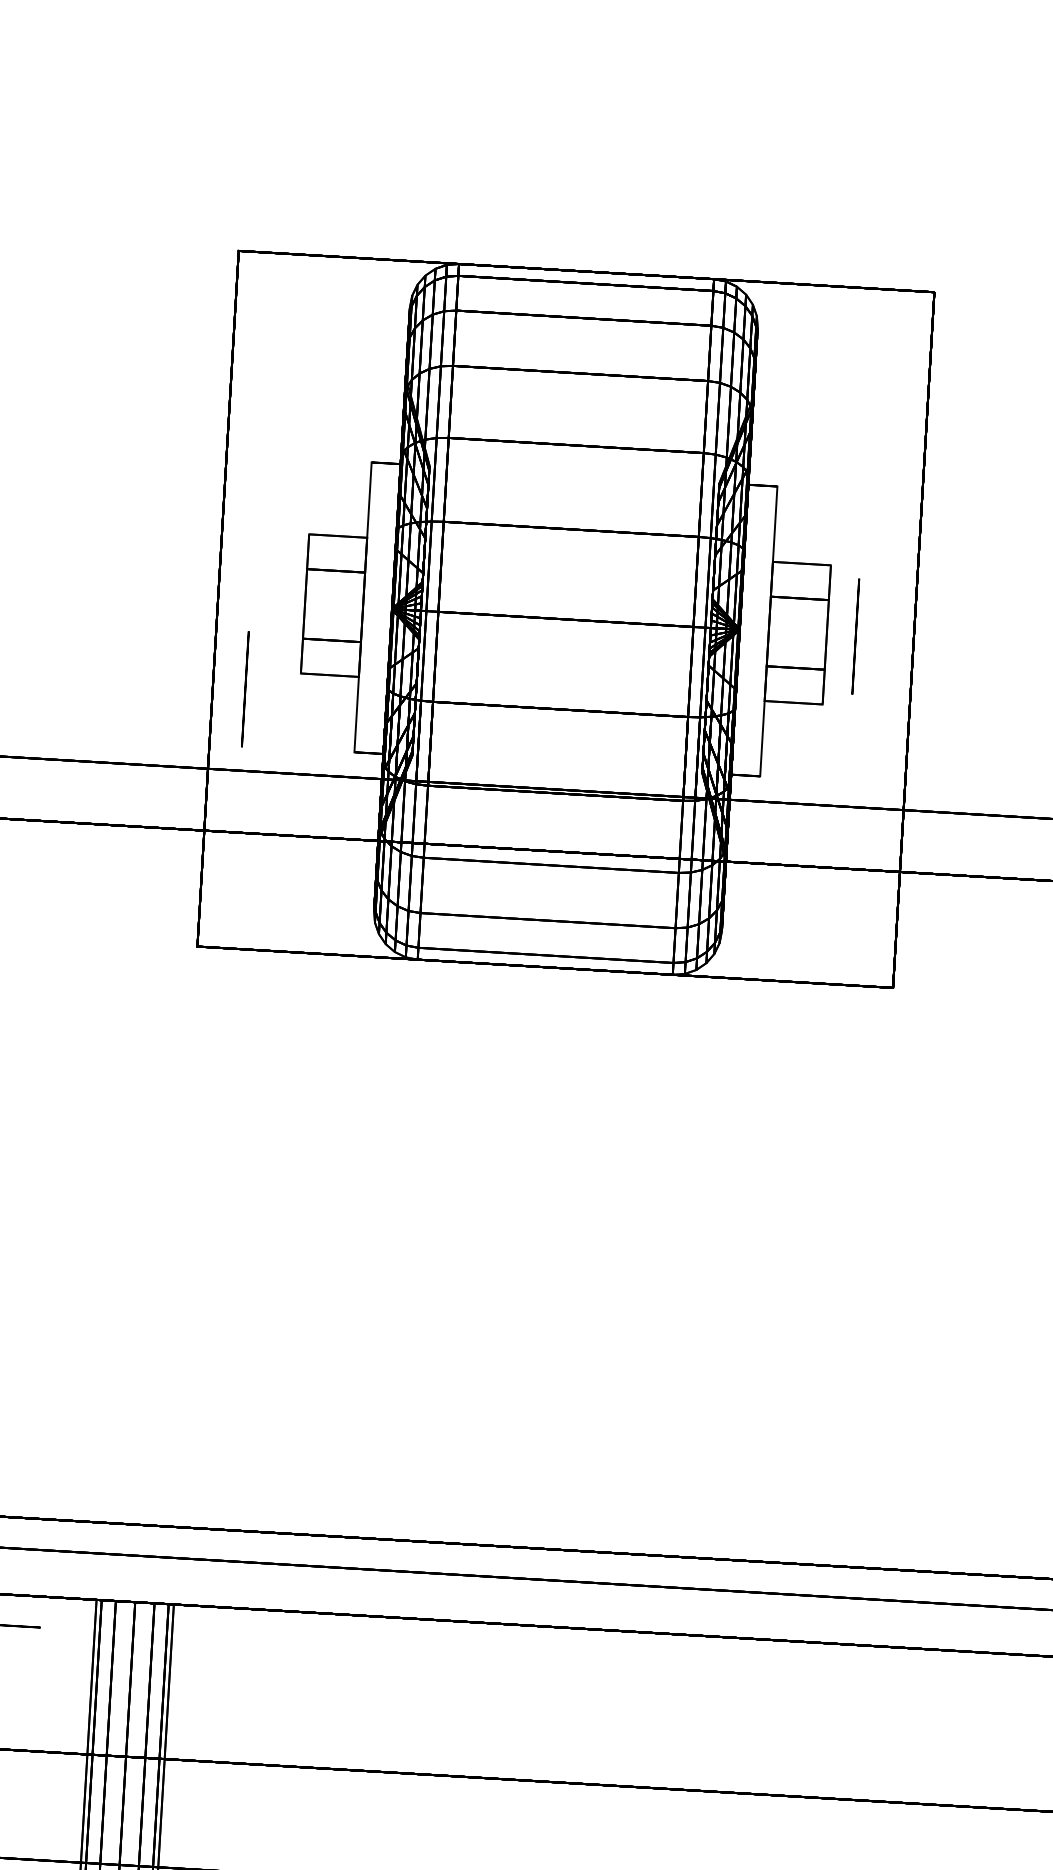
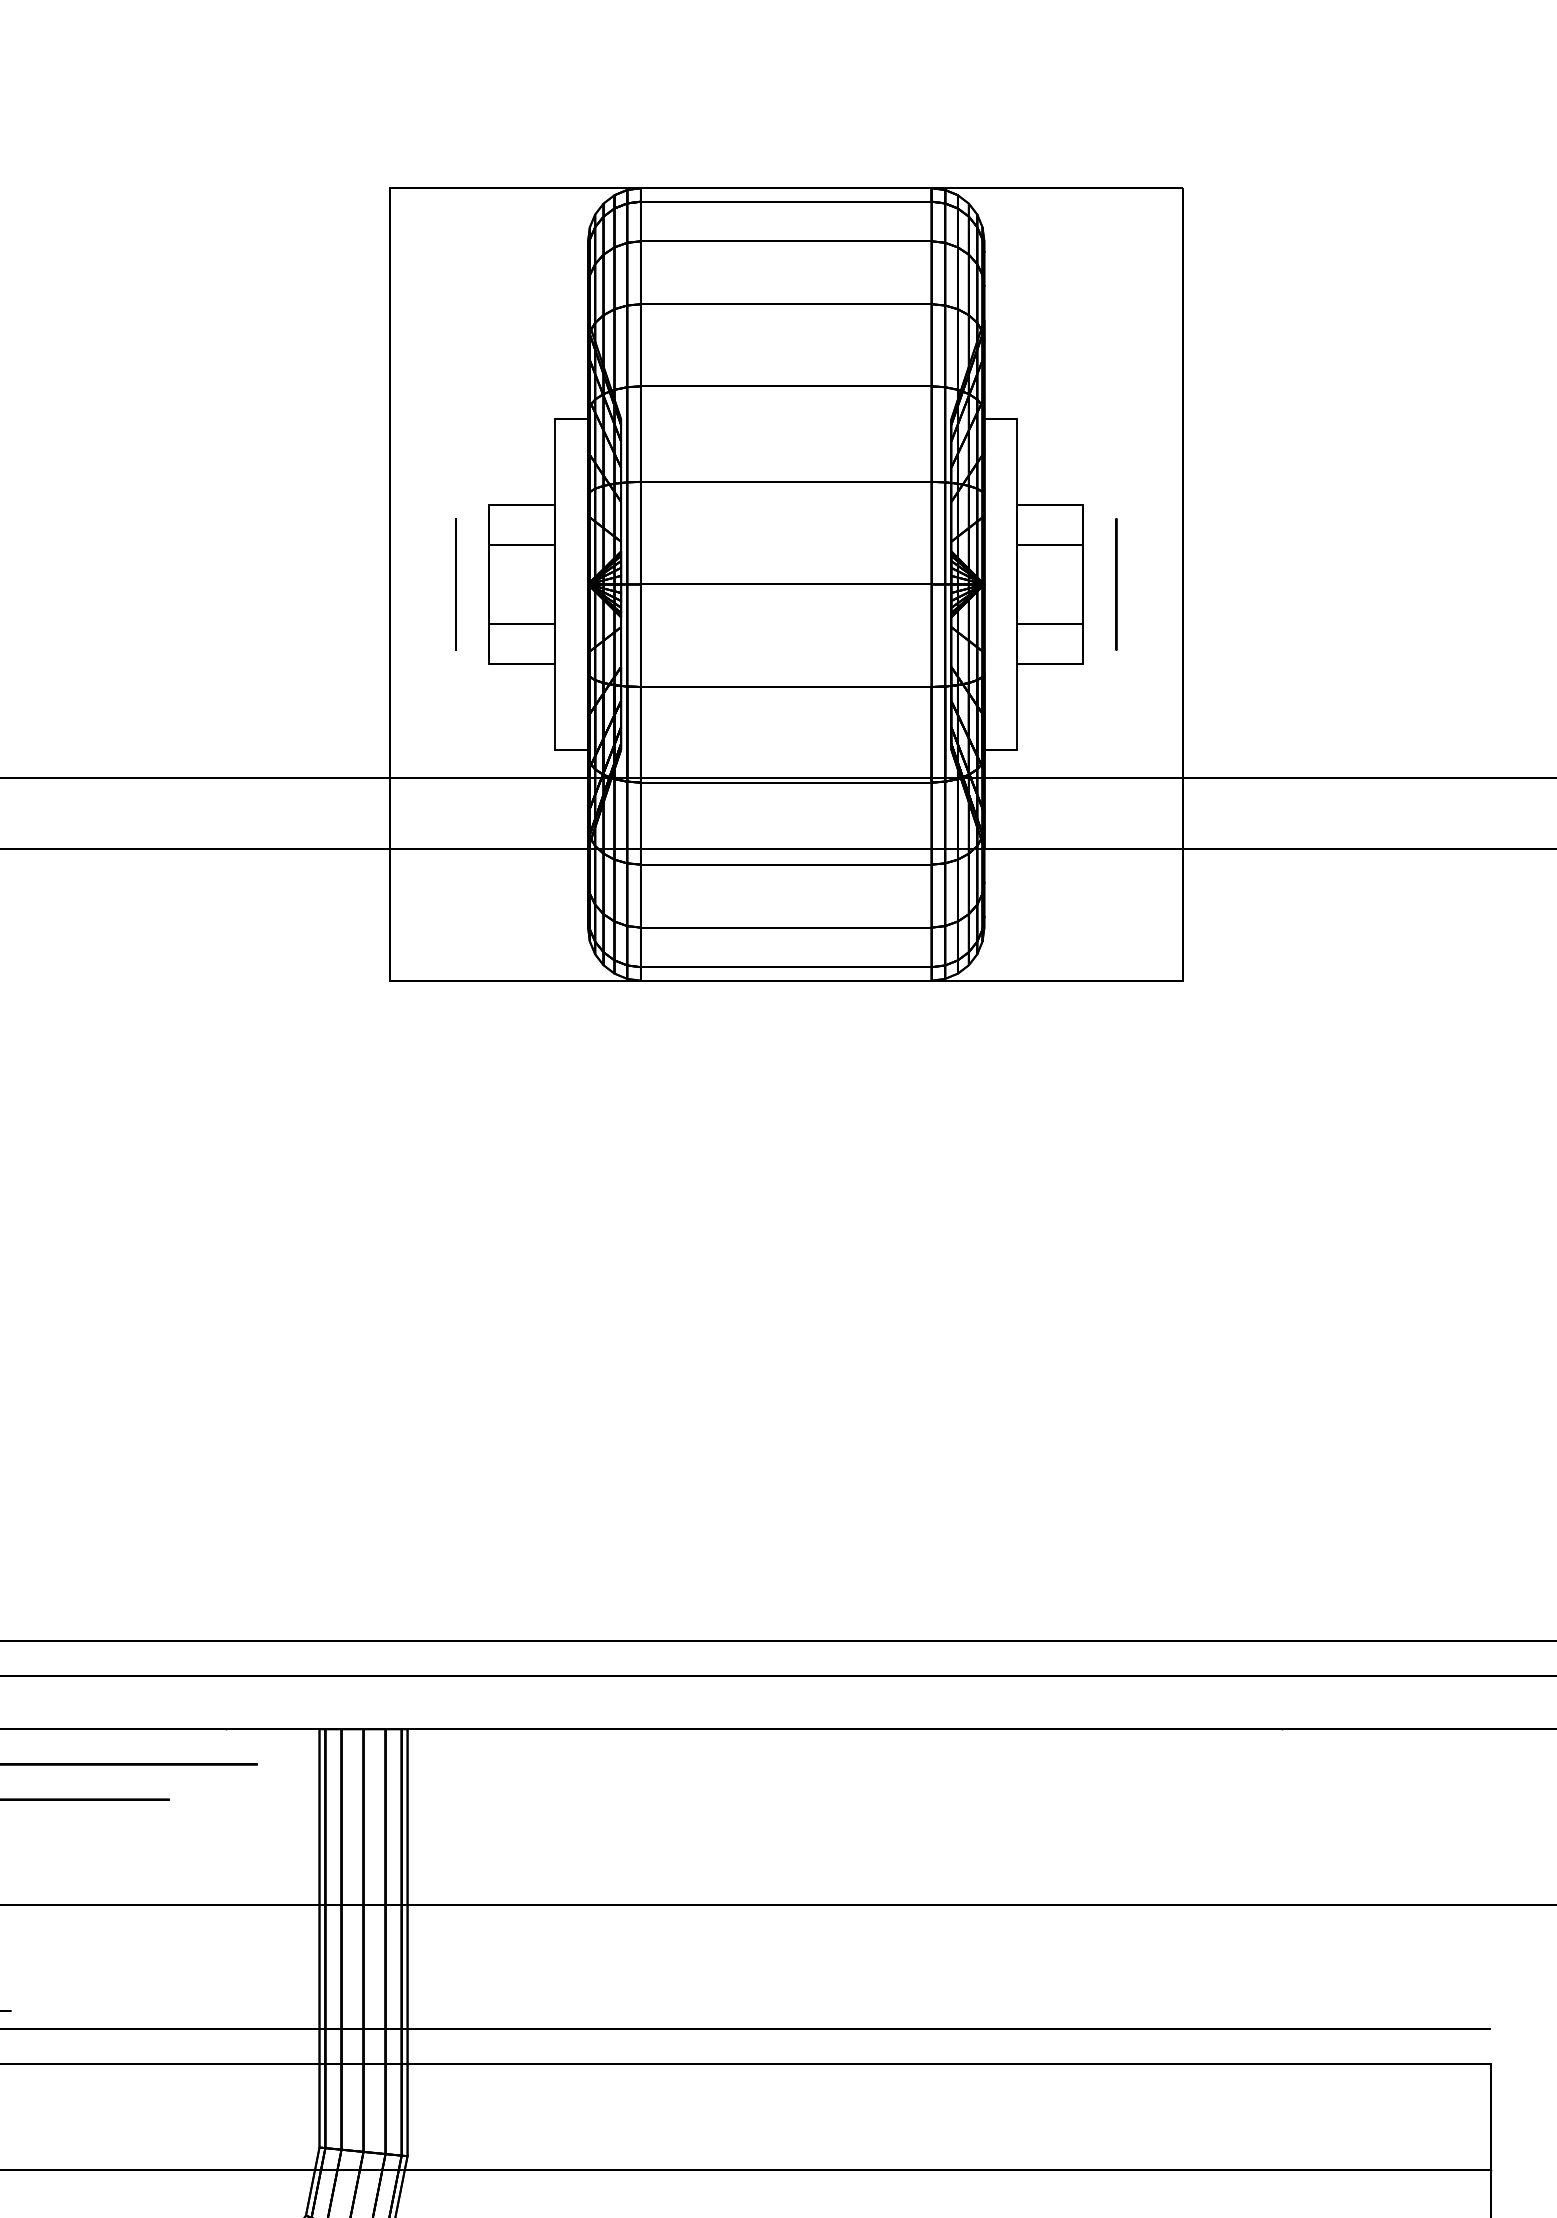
circle: (244, 689) -> (455, 584), moved

